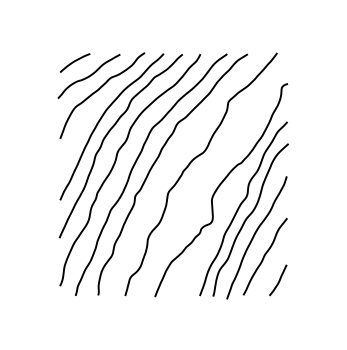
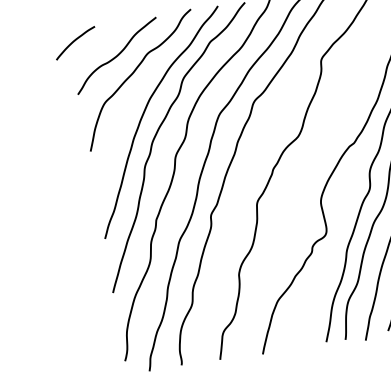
curve: (74, 62) -> (74, 42), moved

